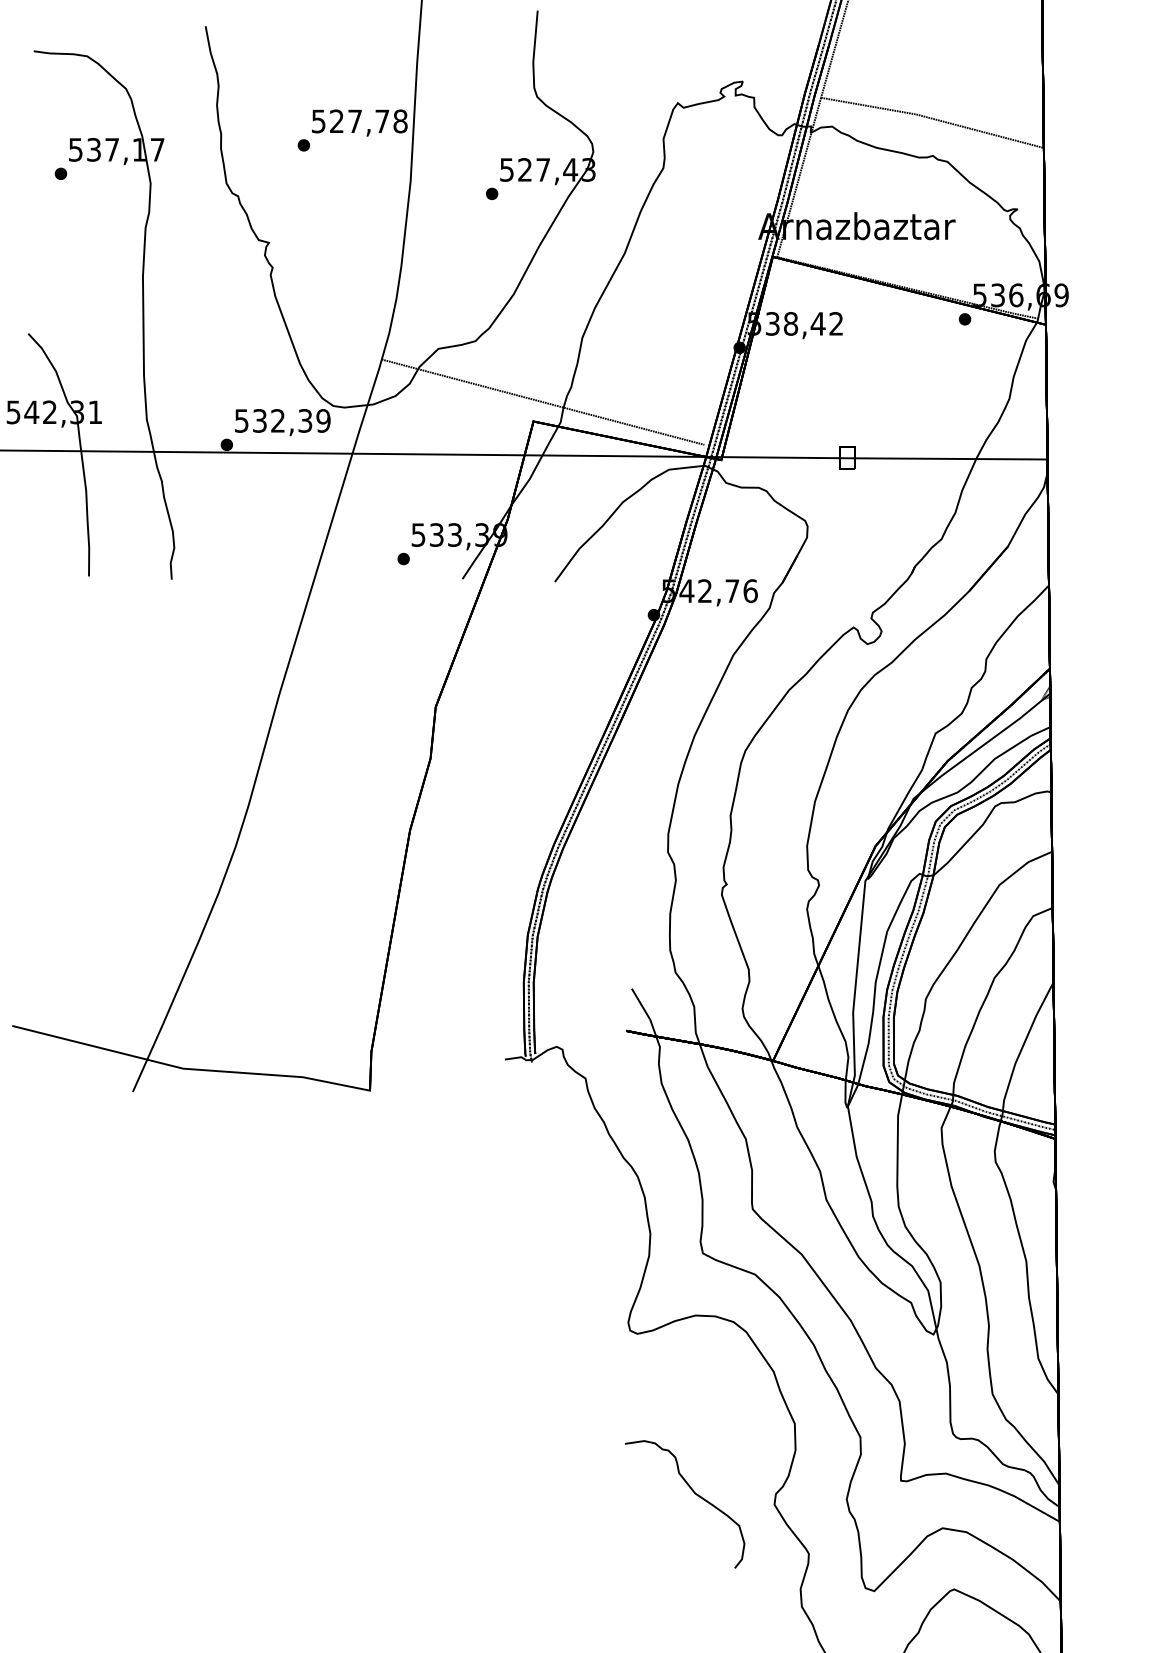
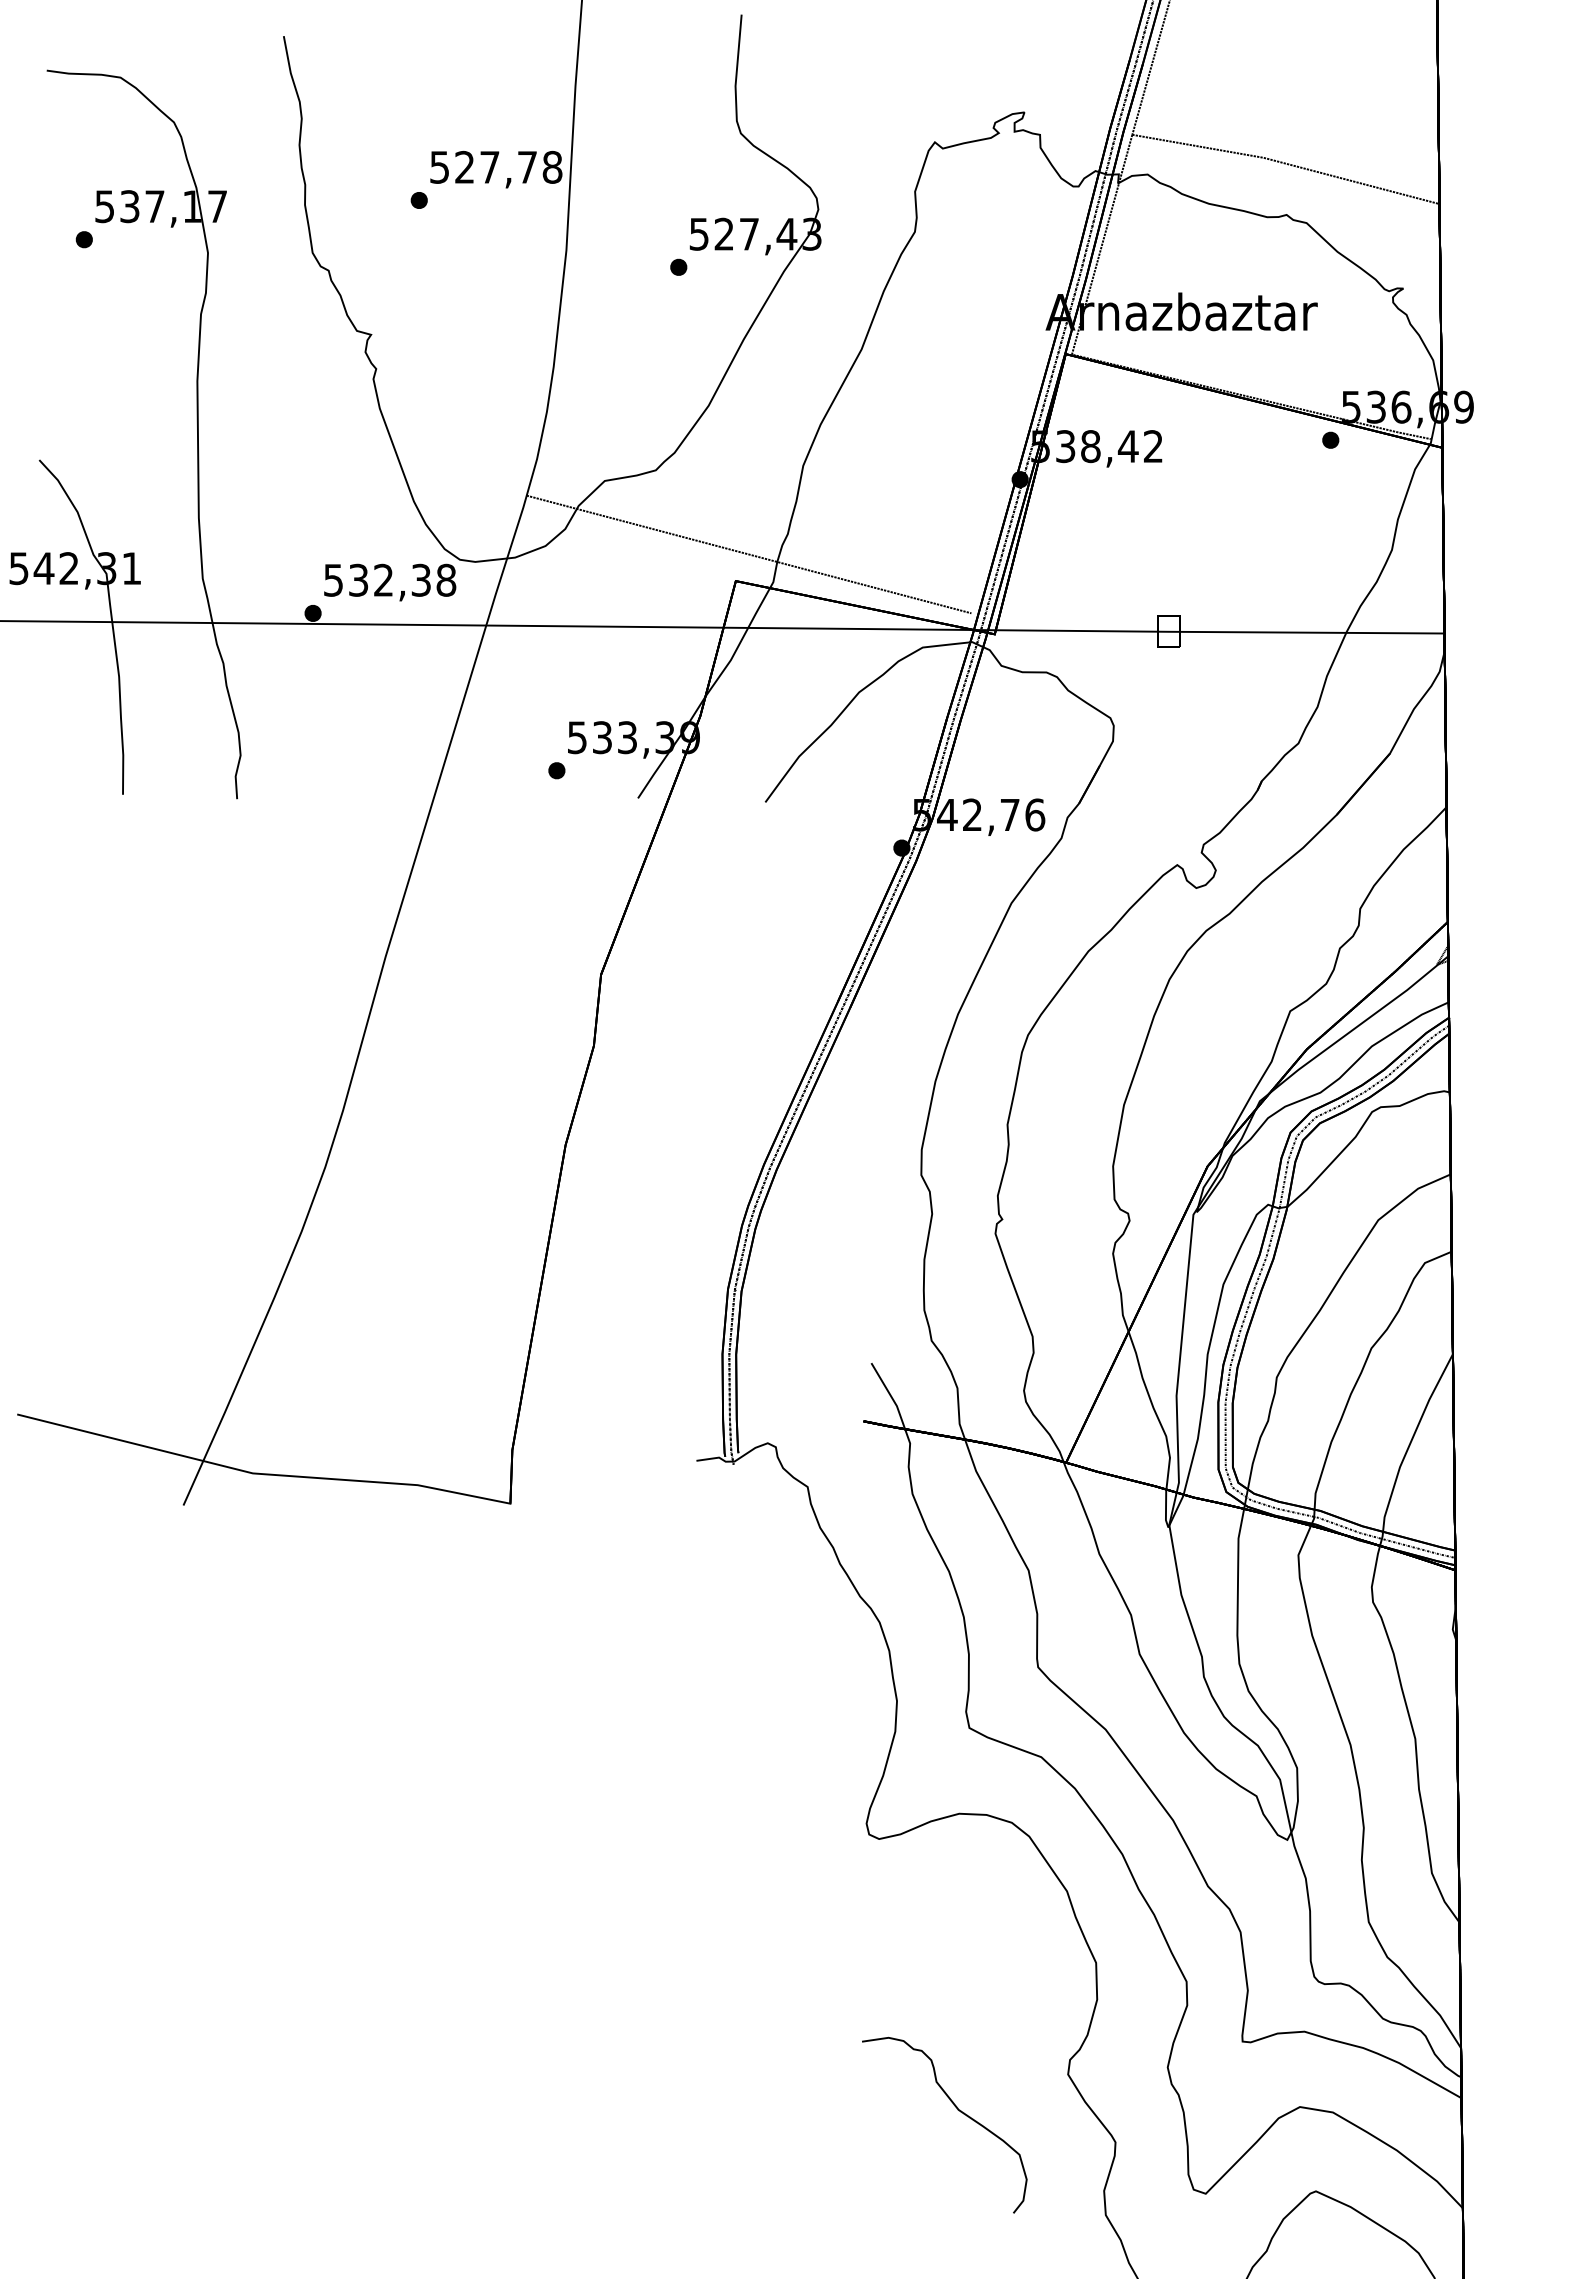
text: (323, 421) -> (446, 580), 532,39 -> 532,38
curve: (694, 1493) -> (957, 2110), moved

